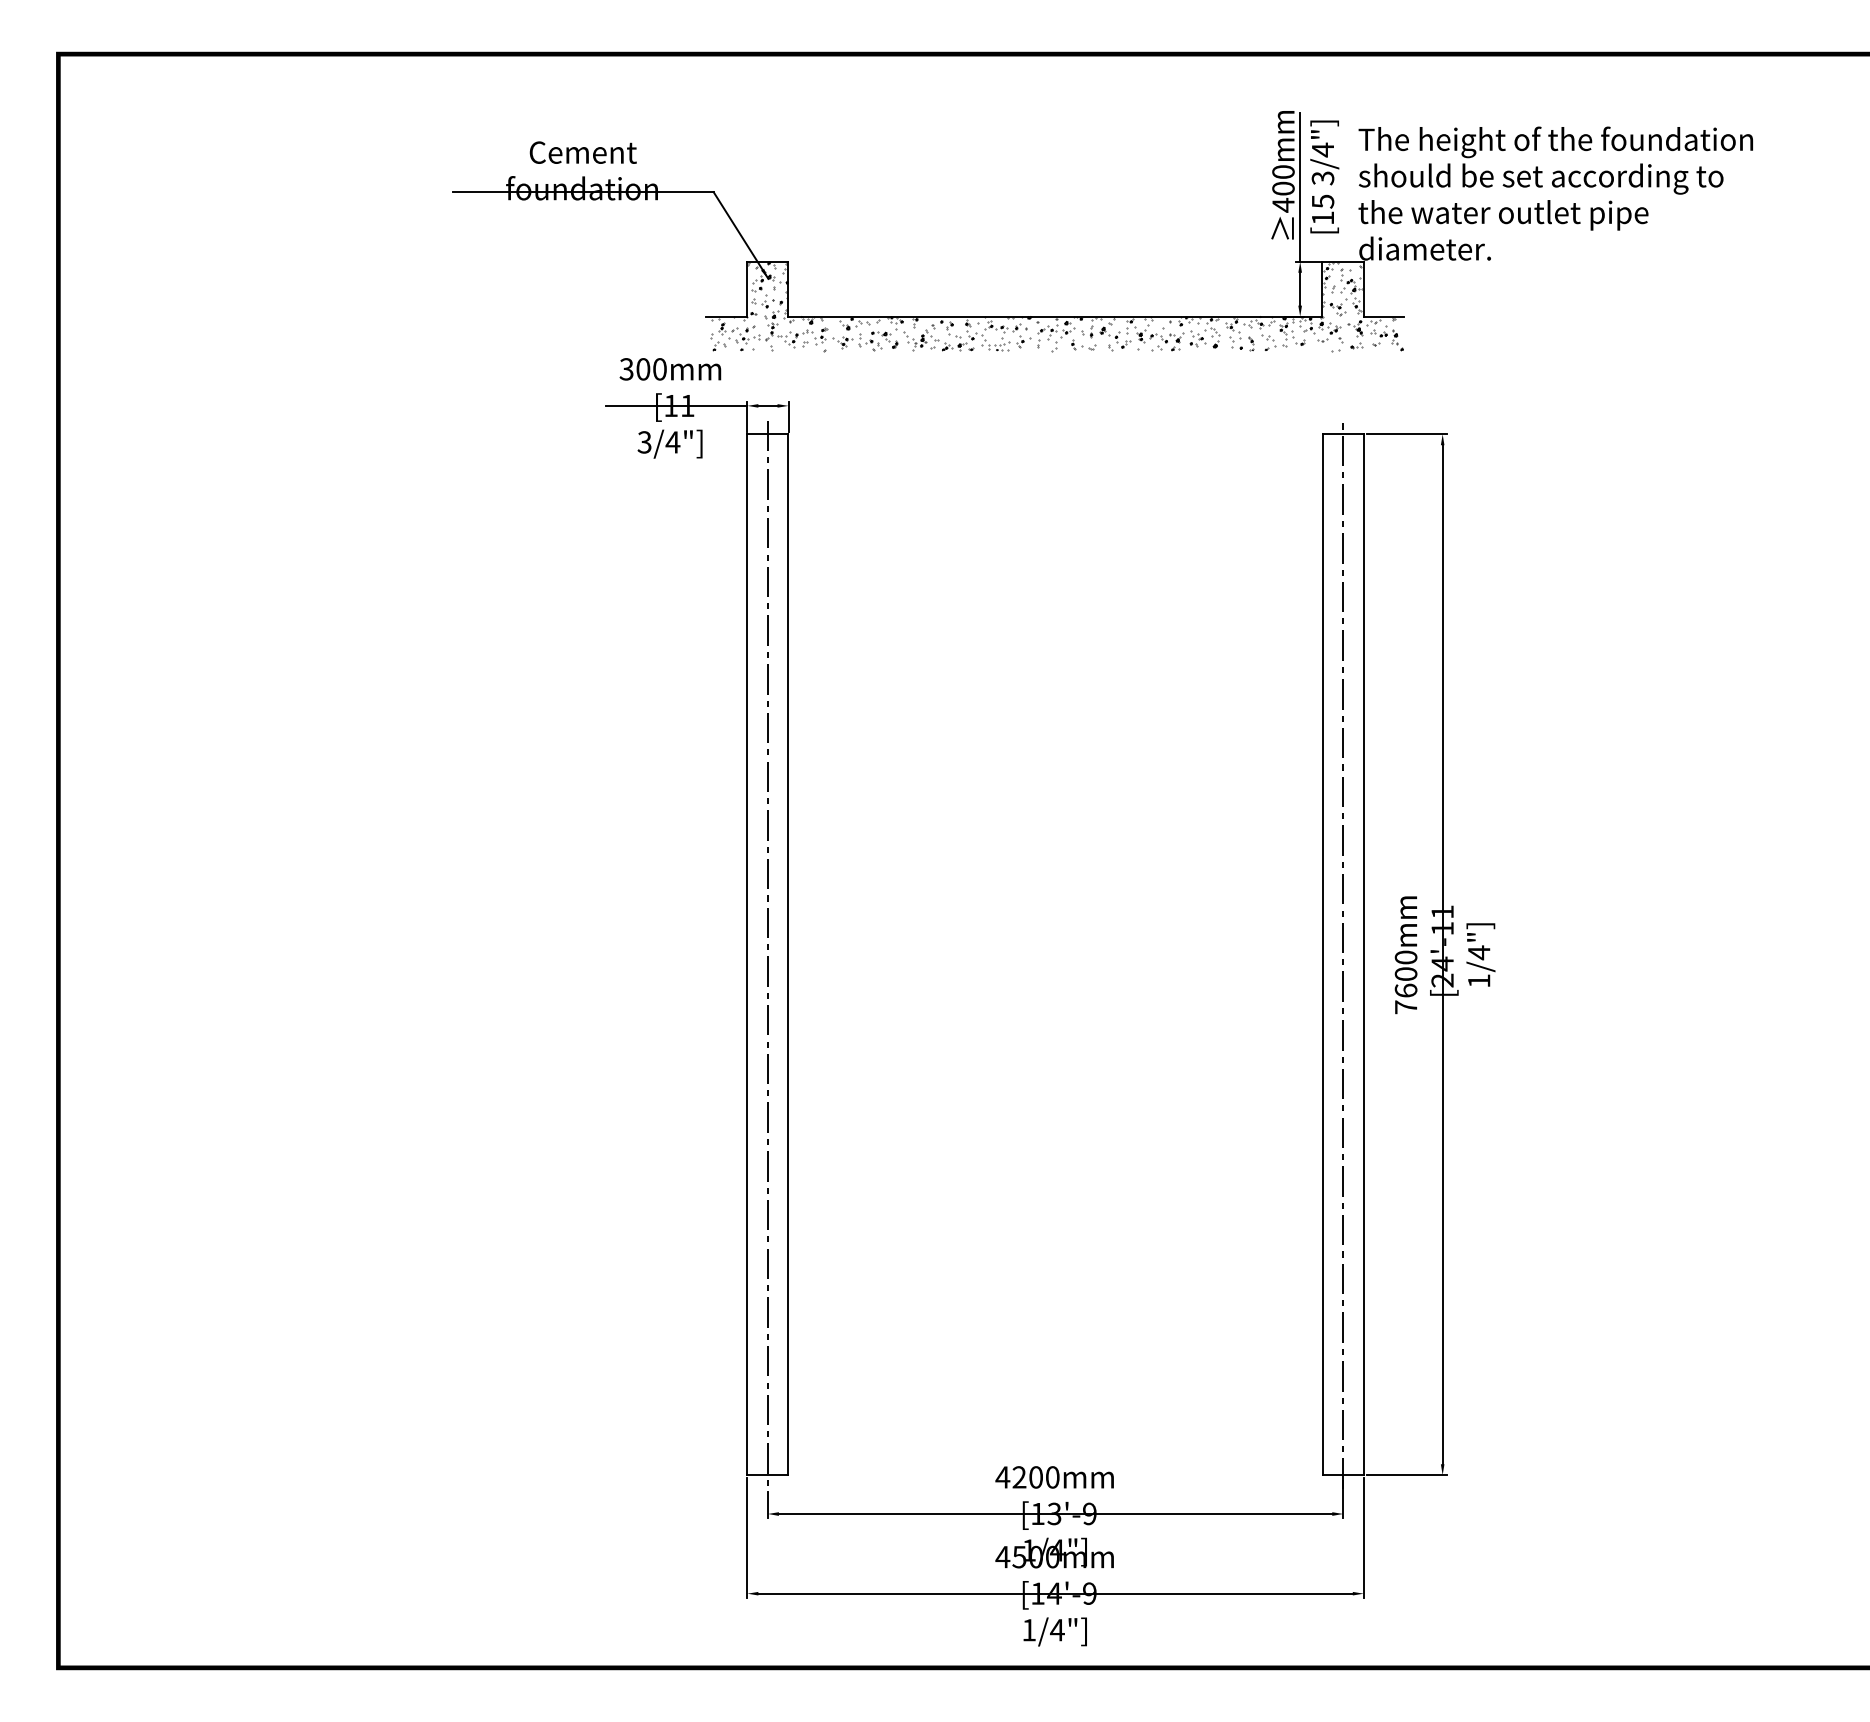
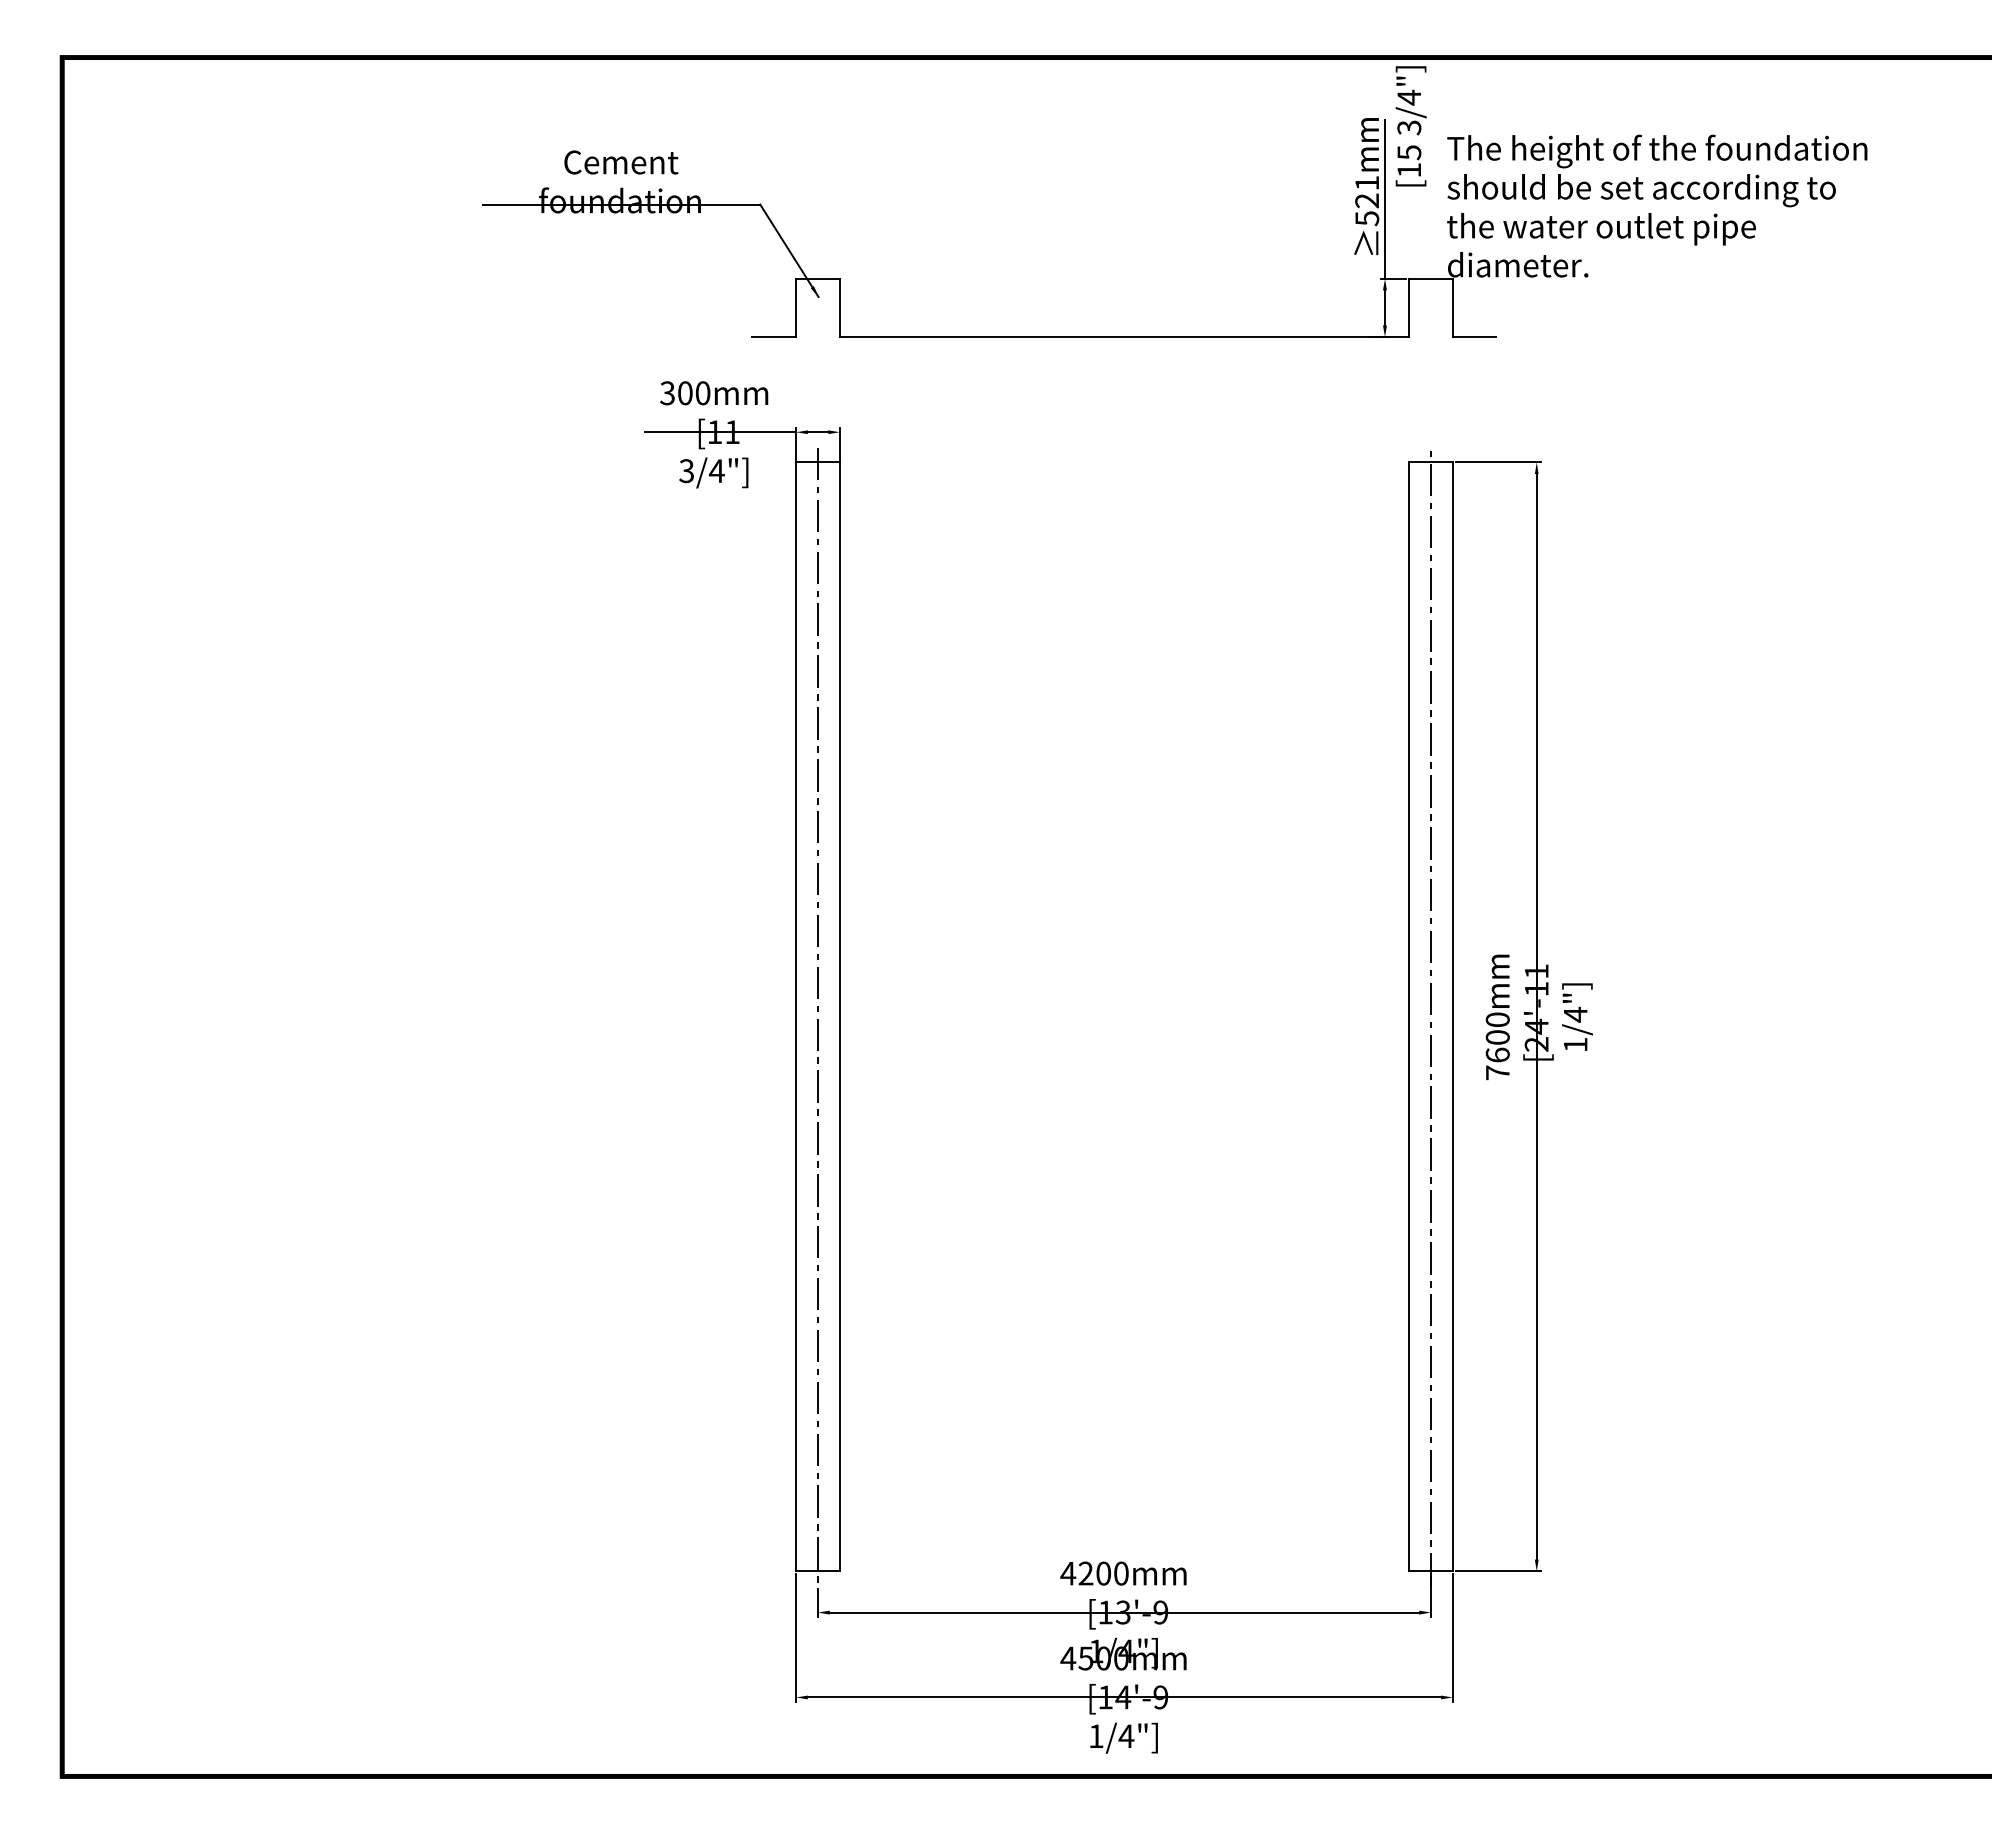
text: (1324, 177) -> (1410, 126), moved
text: (1283, 188) -> (1367, 200), 400mm -> 521mm
hatch: (1056, 306) -> (1125, 326), removed

